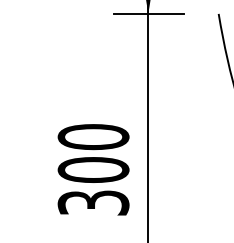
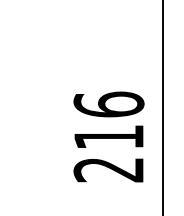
text: (93, 169) -> (108, 136), 300 -> 216

